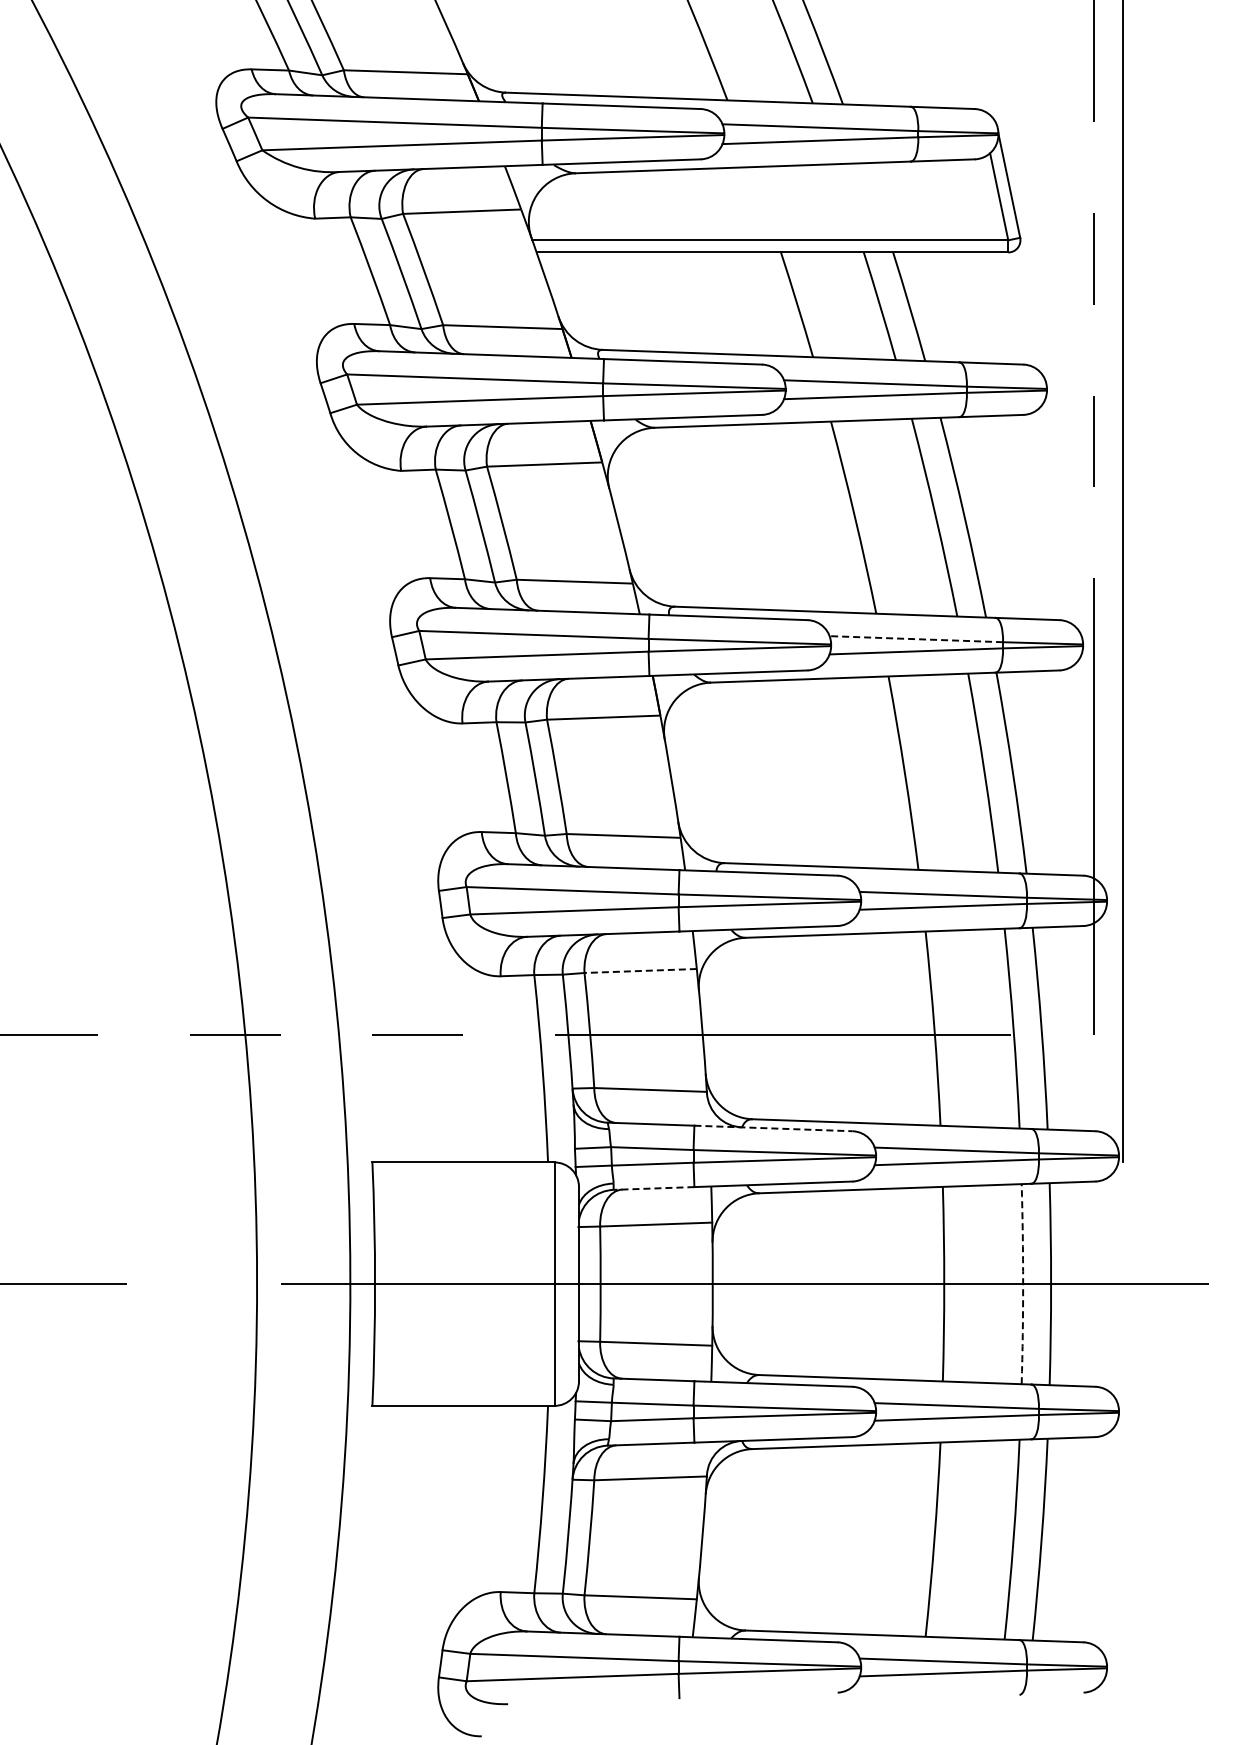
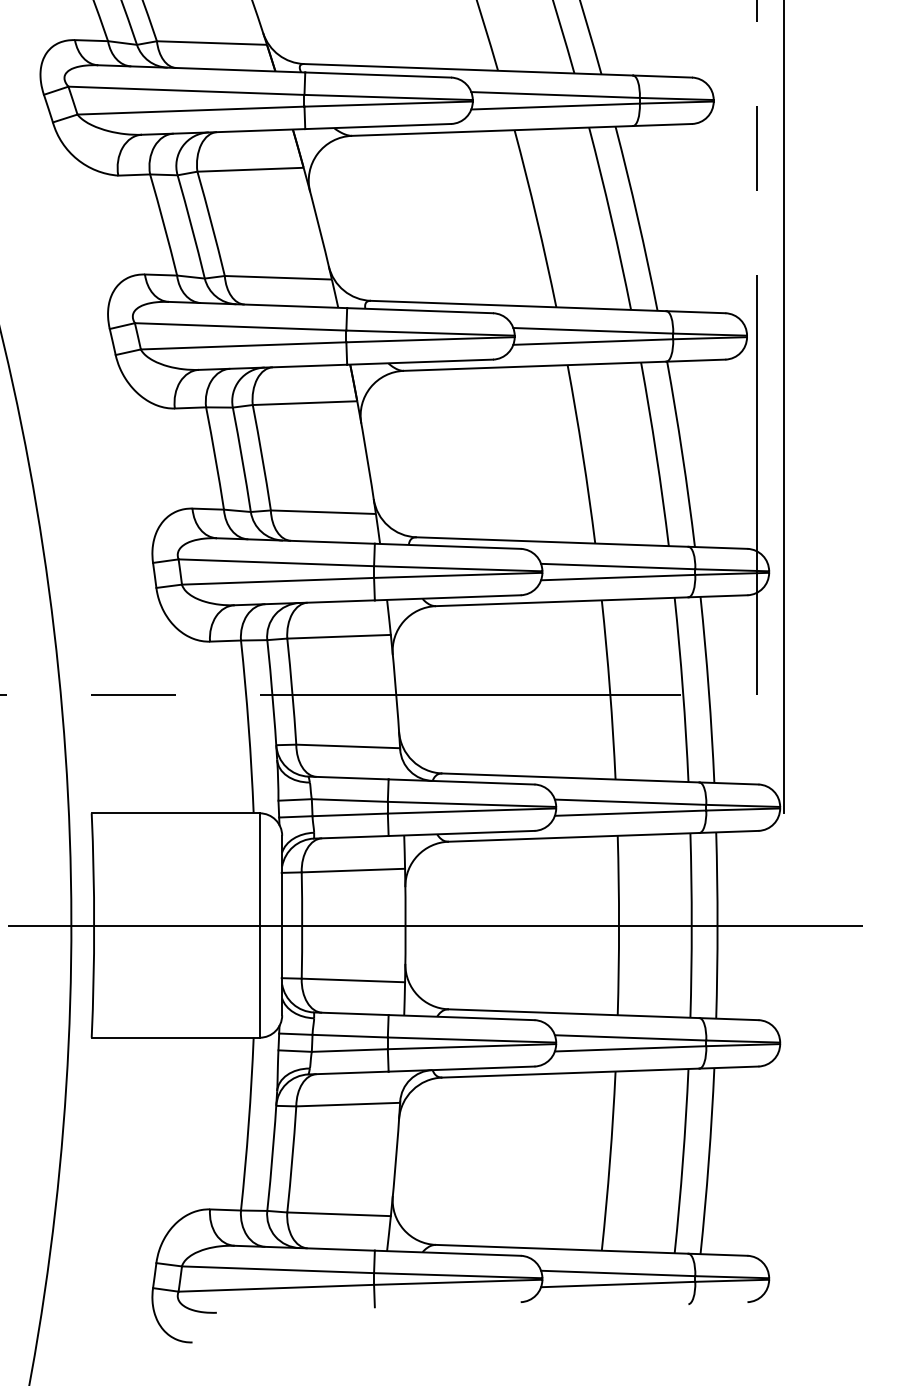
line: (916, 639) -> (593, 331), dashed -> solid
line: (640, 971) -> (338, 637), dashed -> solid
line: (774, 1128) -> (462, 781), dashed -> solid
line: (653, 1188) -> (350, 837), dashed -> solid
arc: (1023, 1284) -> (692, 925), dashed -> solid

